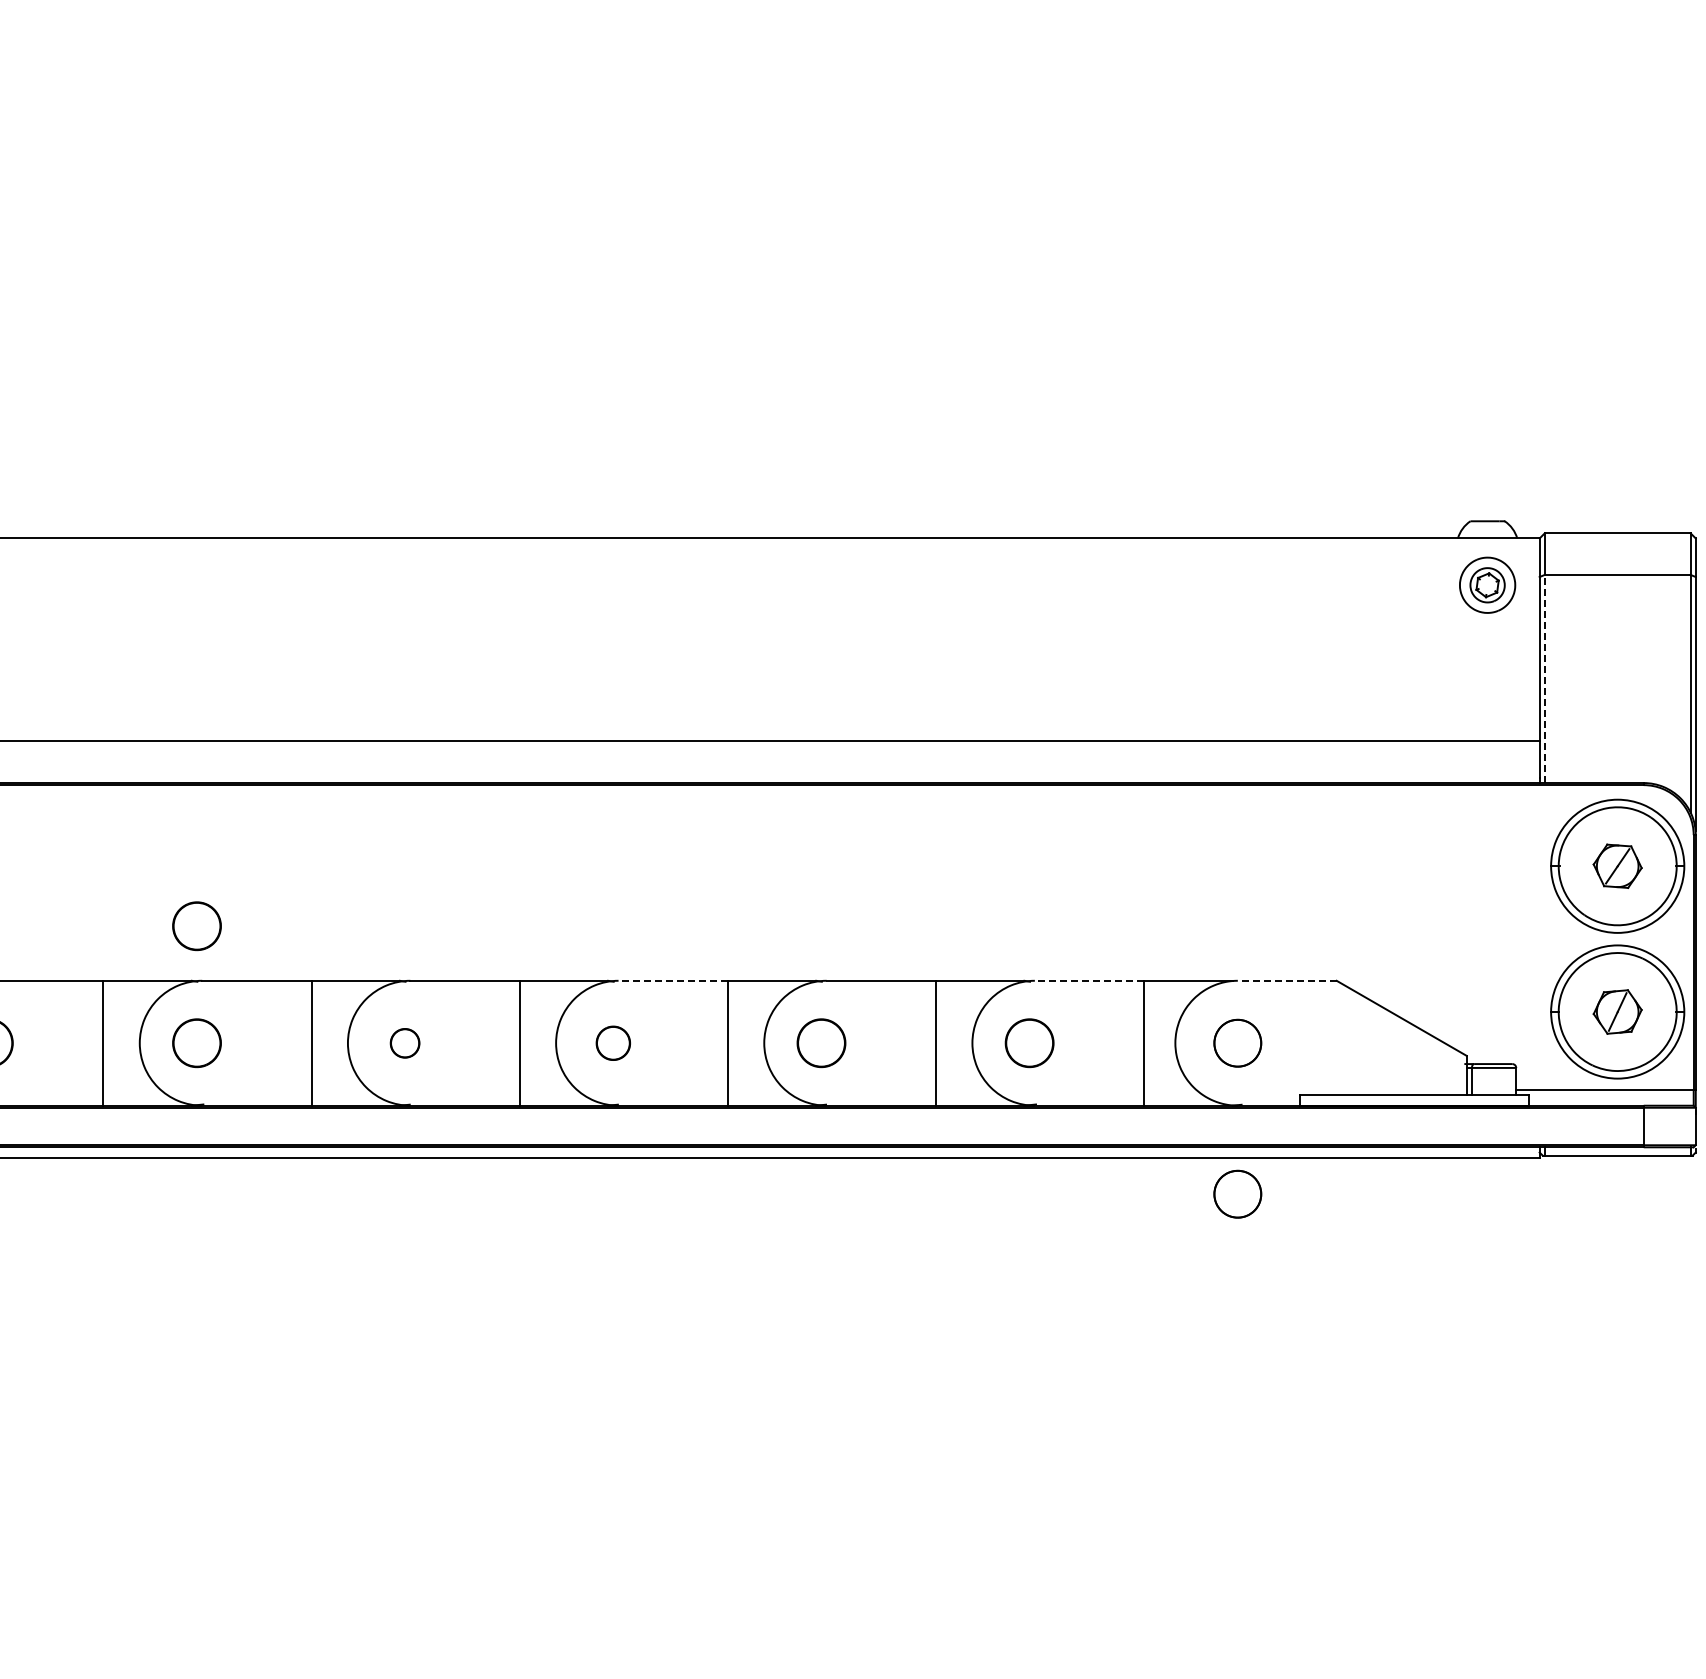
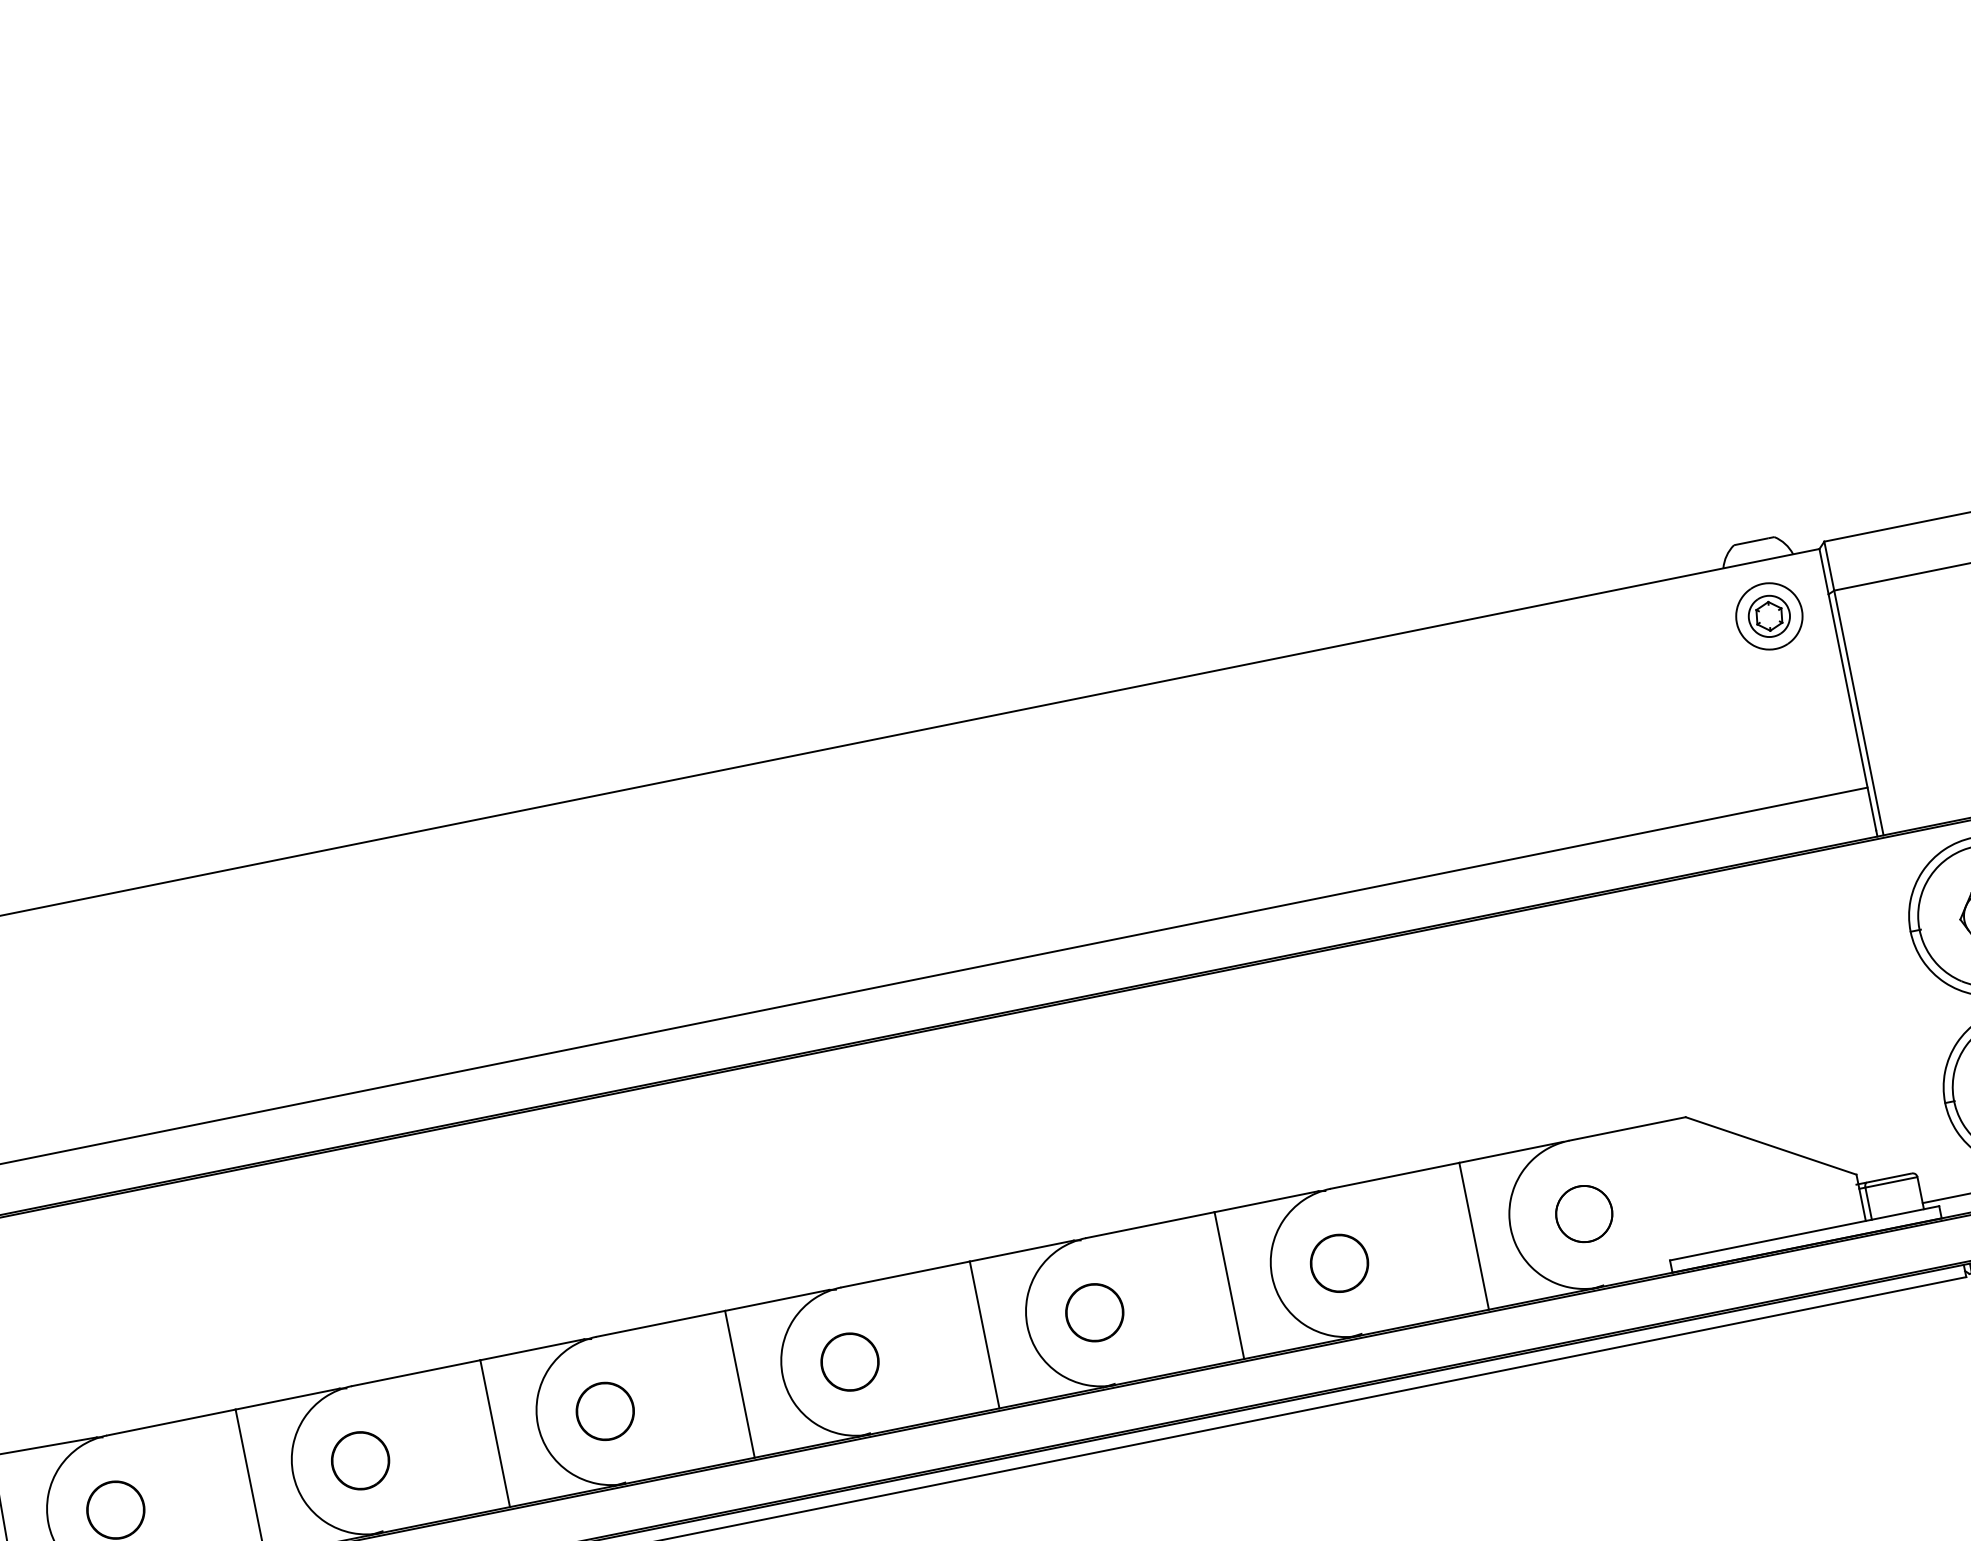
line: (1544, 678) -> (1858, 712), dashed -> solid
part: (196, 926) -> (332, 1323), removed
line: (673, 980) -> (905, 1274), dashed -> solid
line: (1089, 980) -> (1394, 1175), dashed -> solid
line: (1286, 980) -> (1626, 1128), dashed -> solid
part: (404, 1043) -> (604, 1411), size x1.67
part: (613, 1043) -> (850, 1362), size x1.43
part: (1237, 1193) -> (1619, 1390), removed

